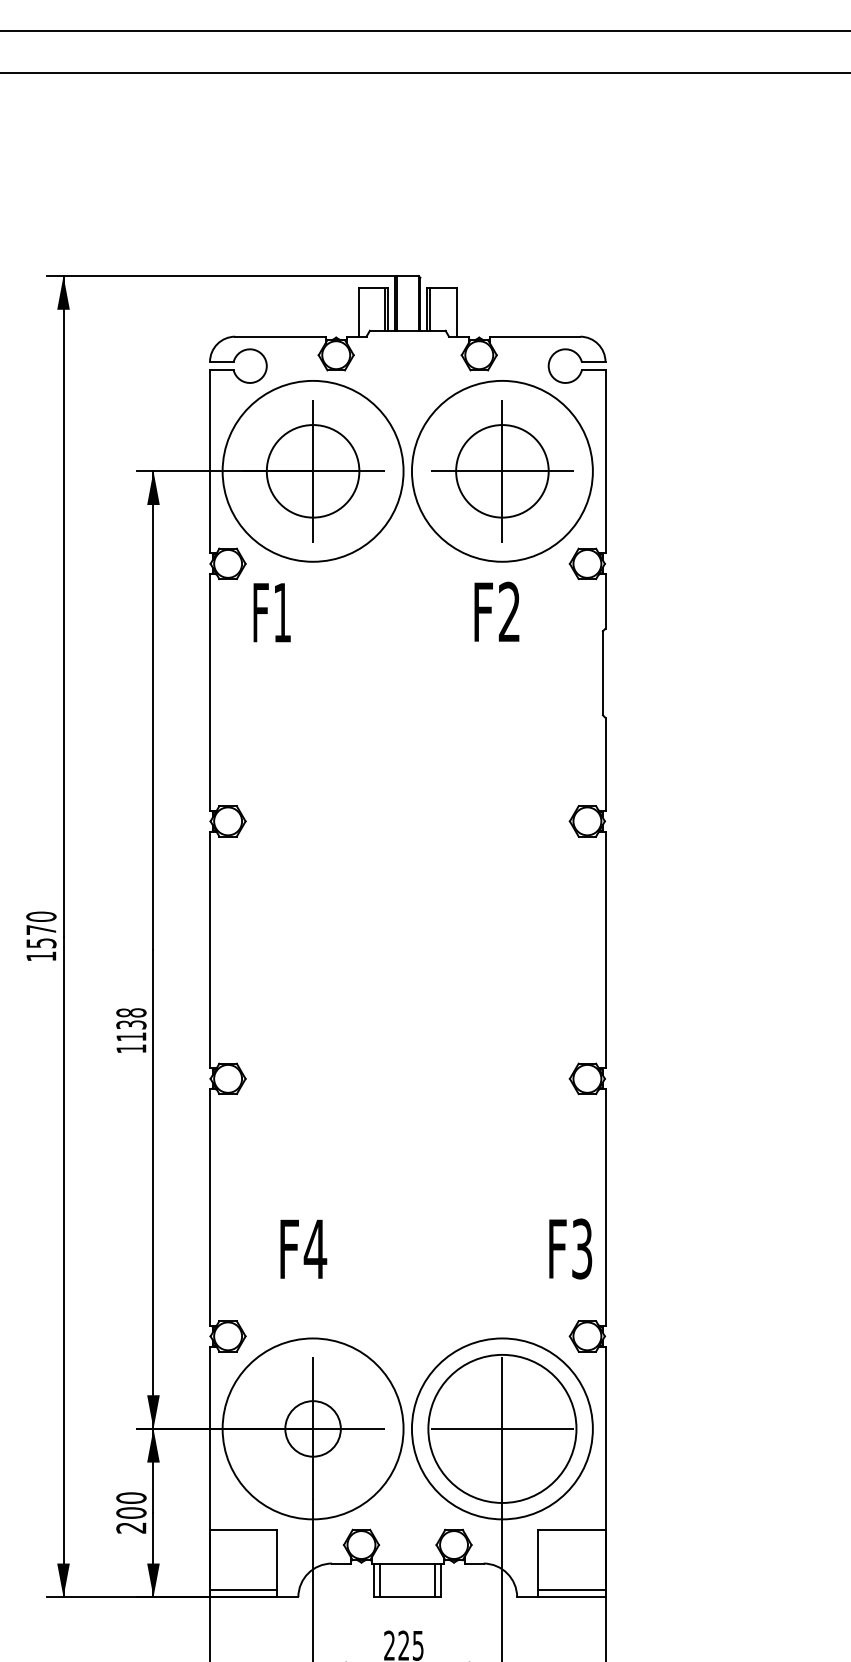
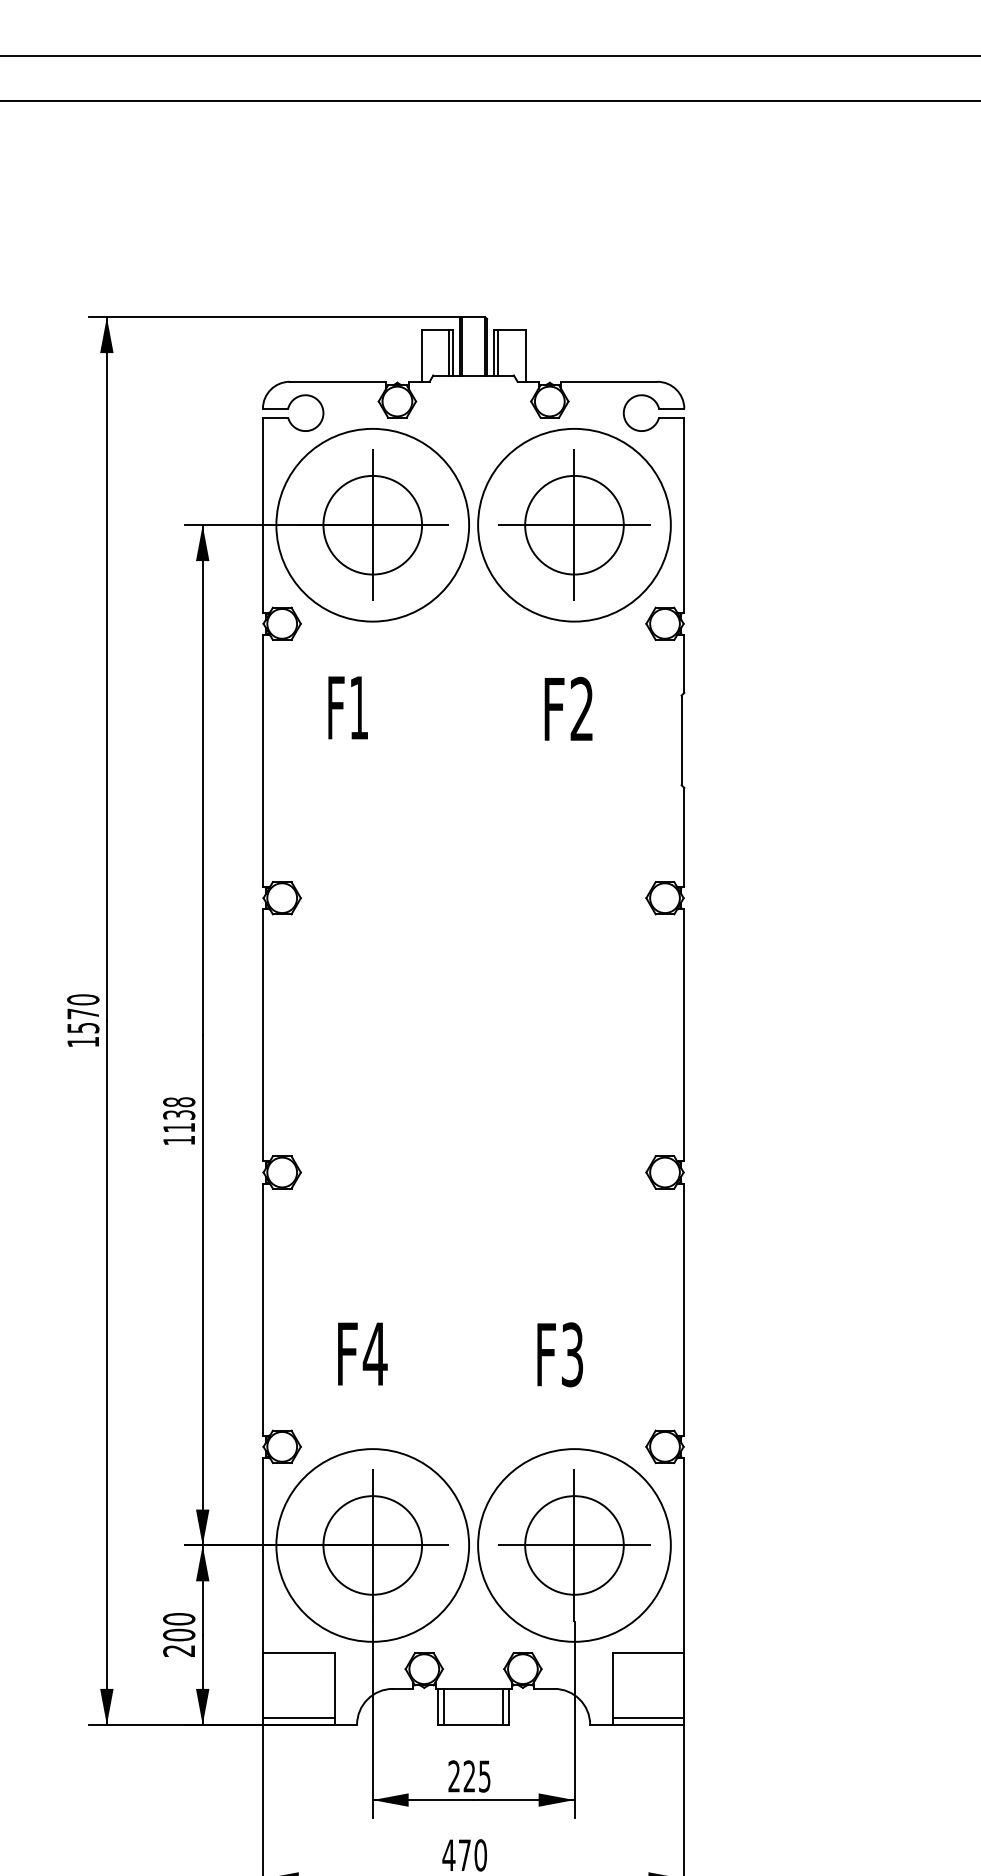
text: (496, 611) -> (568, 708), moved
text: (271, 612) -> (347, 707), moved
text: (570, 1248) -> (559, 1354), moved
circle: (312, 1428) -> (372, 1545), size x1.67
circle: (502, 1428) -> (574, 1545), size x0.62

